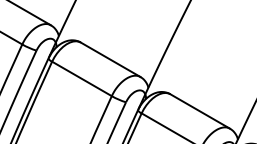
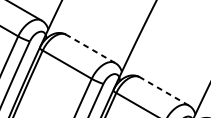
line: (110, 59) -> (90, 48), solid -> dashed
line: (199, 111) -> (163, 91), solid -> dashed

